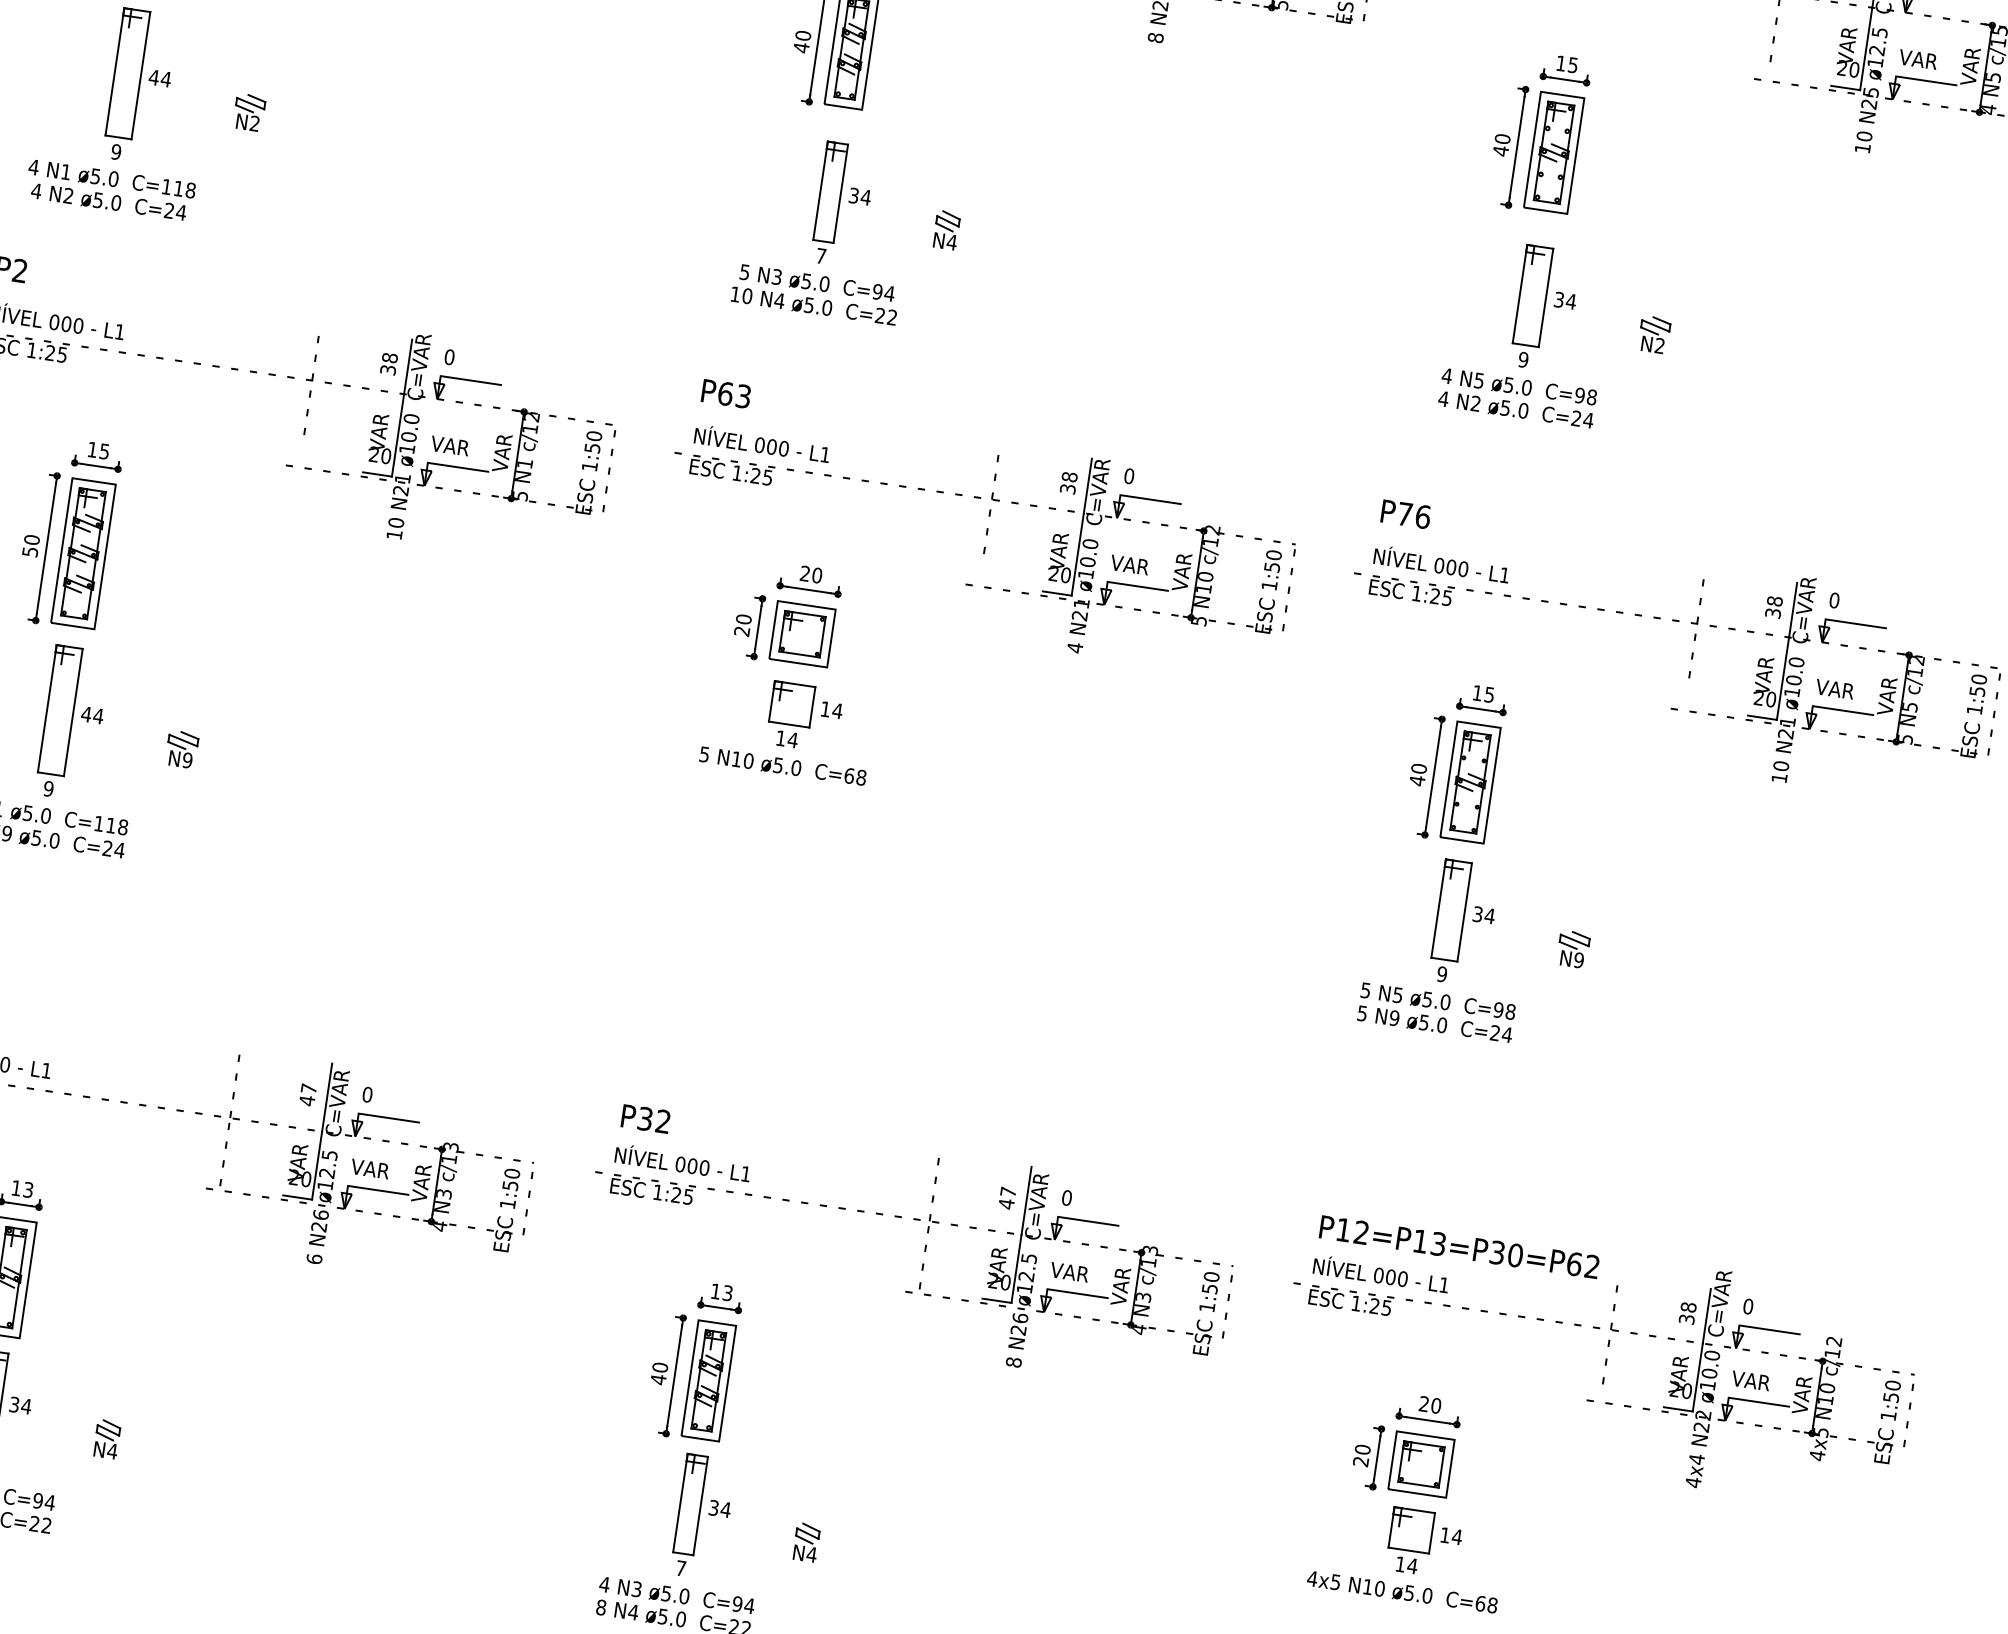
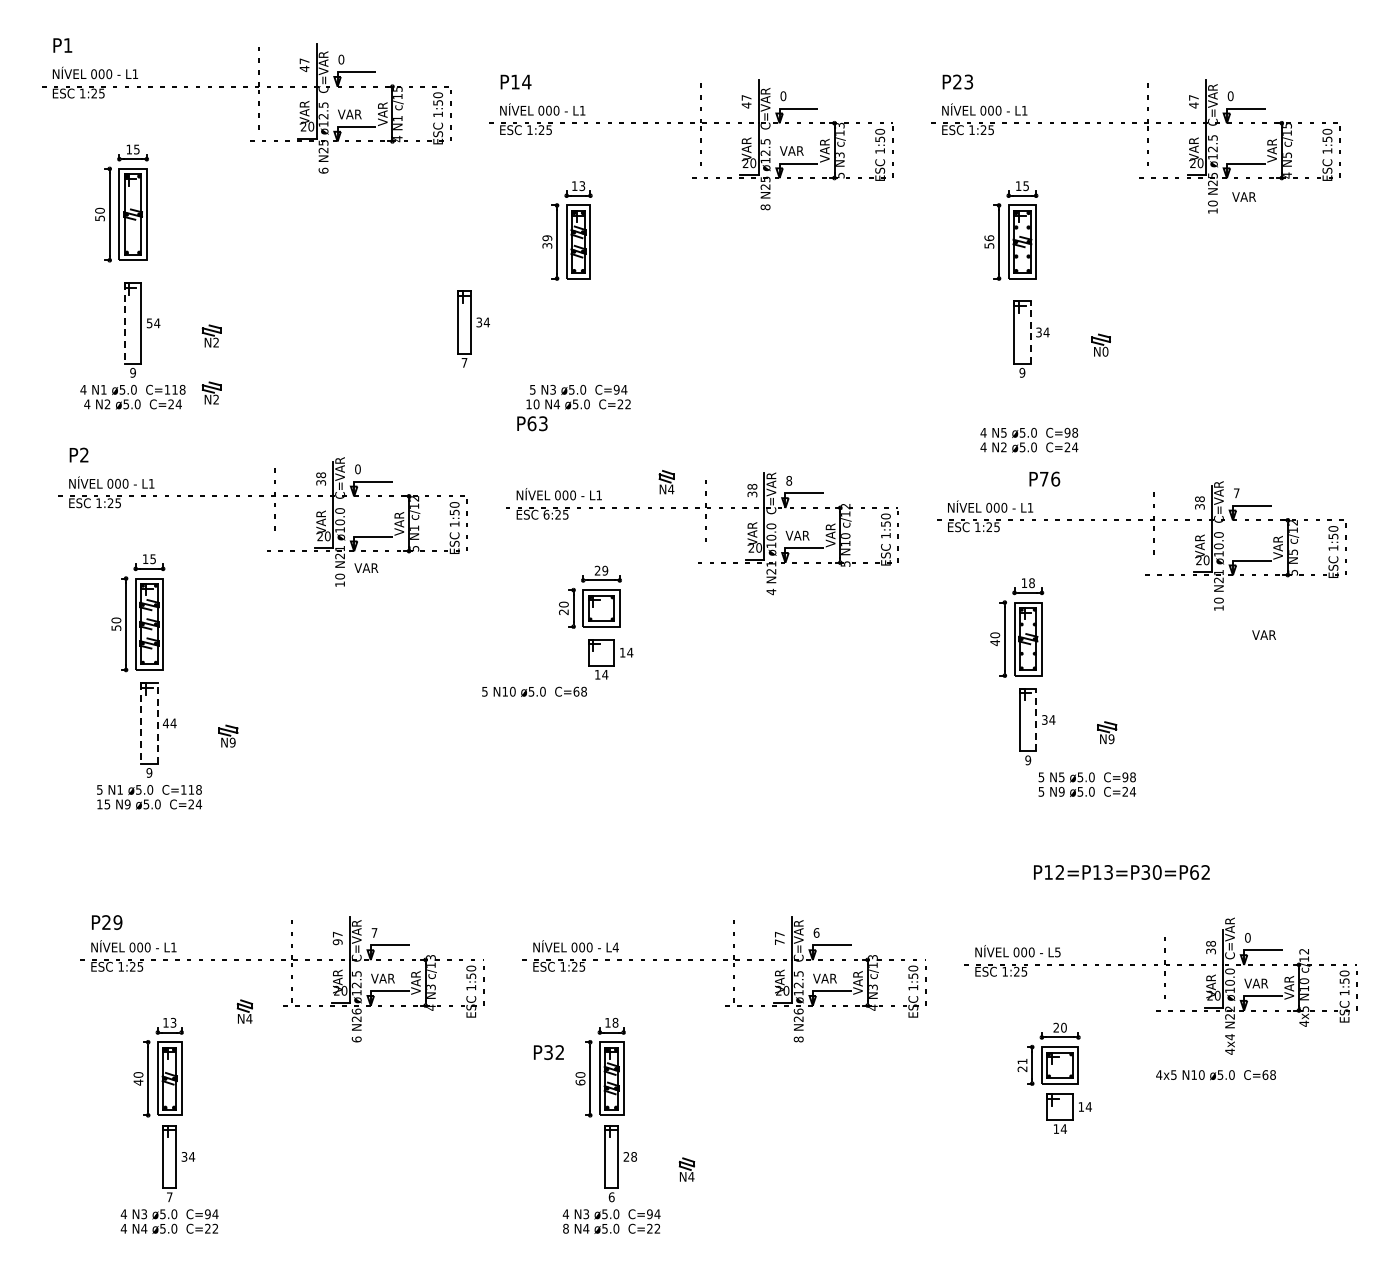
text: (802, 41) -> (547, 241), 40 -> 39
text: (1917, 58) -> (1243, 196), moved
line: (114, 71) -> (124, 323), solid -> dashed
text: (153, 77) -> (149, 323), 44 -> 54
text: (1502, 144) -> (989, 241), 40 -> 56
part: (235, 201) -> (211, 392), added
part: (843, 203) -> (473, 328), moved
part: (946, 230) -> (666, 482), moved
line: (1545, 297) -> (1030, 332), solid -> dashed
text: (1660, 345) -> (1105, 351), N2 -> N0
text: (726, 393) -> (532, 423), moved
text: (1518, 397) -> (1029, 439), moved
text: (450, 444) -> (366, 567), moved
text: (737, 472) -> (546, 514), 1:25 -> 6:25
text: (1129, 475) -> (789, 480), 0 -> 8
text: (1405, 513) -> (1044, 478), moved
text: (817, 575) -> (605, 570), 20 -> 29
text: (1834, 600) -> (1236, 493), 0 -> 7
text: (1834, 688) -> (1263, 634), moved
text: (1488, 695) -> (1031, 583), 15 -> 18
line: (47, 708) -> (141, 723), solid -> dashed
line: (73, 711) -> (157, 722), solid -> dashed
text: (783, 765) -> (534, 691), moved
line: (1464, 911) -> (1036, 719), solid -> dashed
text: (1435, 1012) -> (1086, 784), moved
text: (367, 1094) -> (374, 932), 0 -> 7
text: (306, 1101) -> (337, 942), 47 -> 97
text: (645, 1118) -> (548, 1052), moved
text: (745, 1174) -> (615, 947), L1 -> L4
text: (1066, 1197) -> (816, 932), 0 -> 6
text: (1006, 1204) -> (779, 942), 47 -> 77
text: (1458, 1247) -> (1121, 872), moved
text: (1443, 1285) -> (1057, 952), L1 -> L5
text: (727, 1292) -> (615, 1022), 13 -> 18
text: (658, 1379) -> (580, 1082), 40 -> 60
part: (106, 1438) -> (244, 1011), moved
text: (1362, 1449) -> (1022, 1061), 20 -> 21
text: (720, 1508) -> (630, 1156), 34 -> 28
text: (680, 1568) -> (611, 1197), 7 -> 6
text: (1401, 1592) -> (1215, 1075), moved

